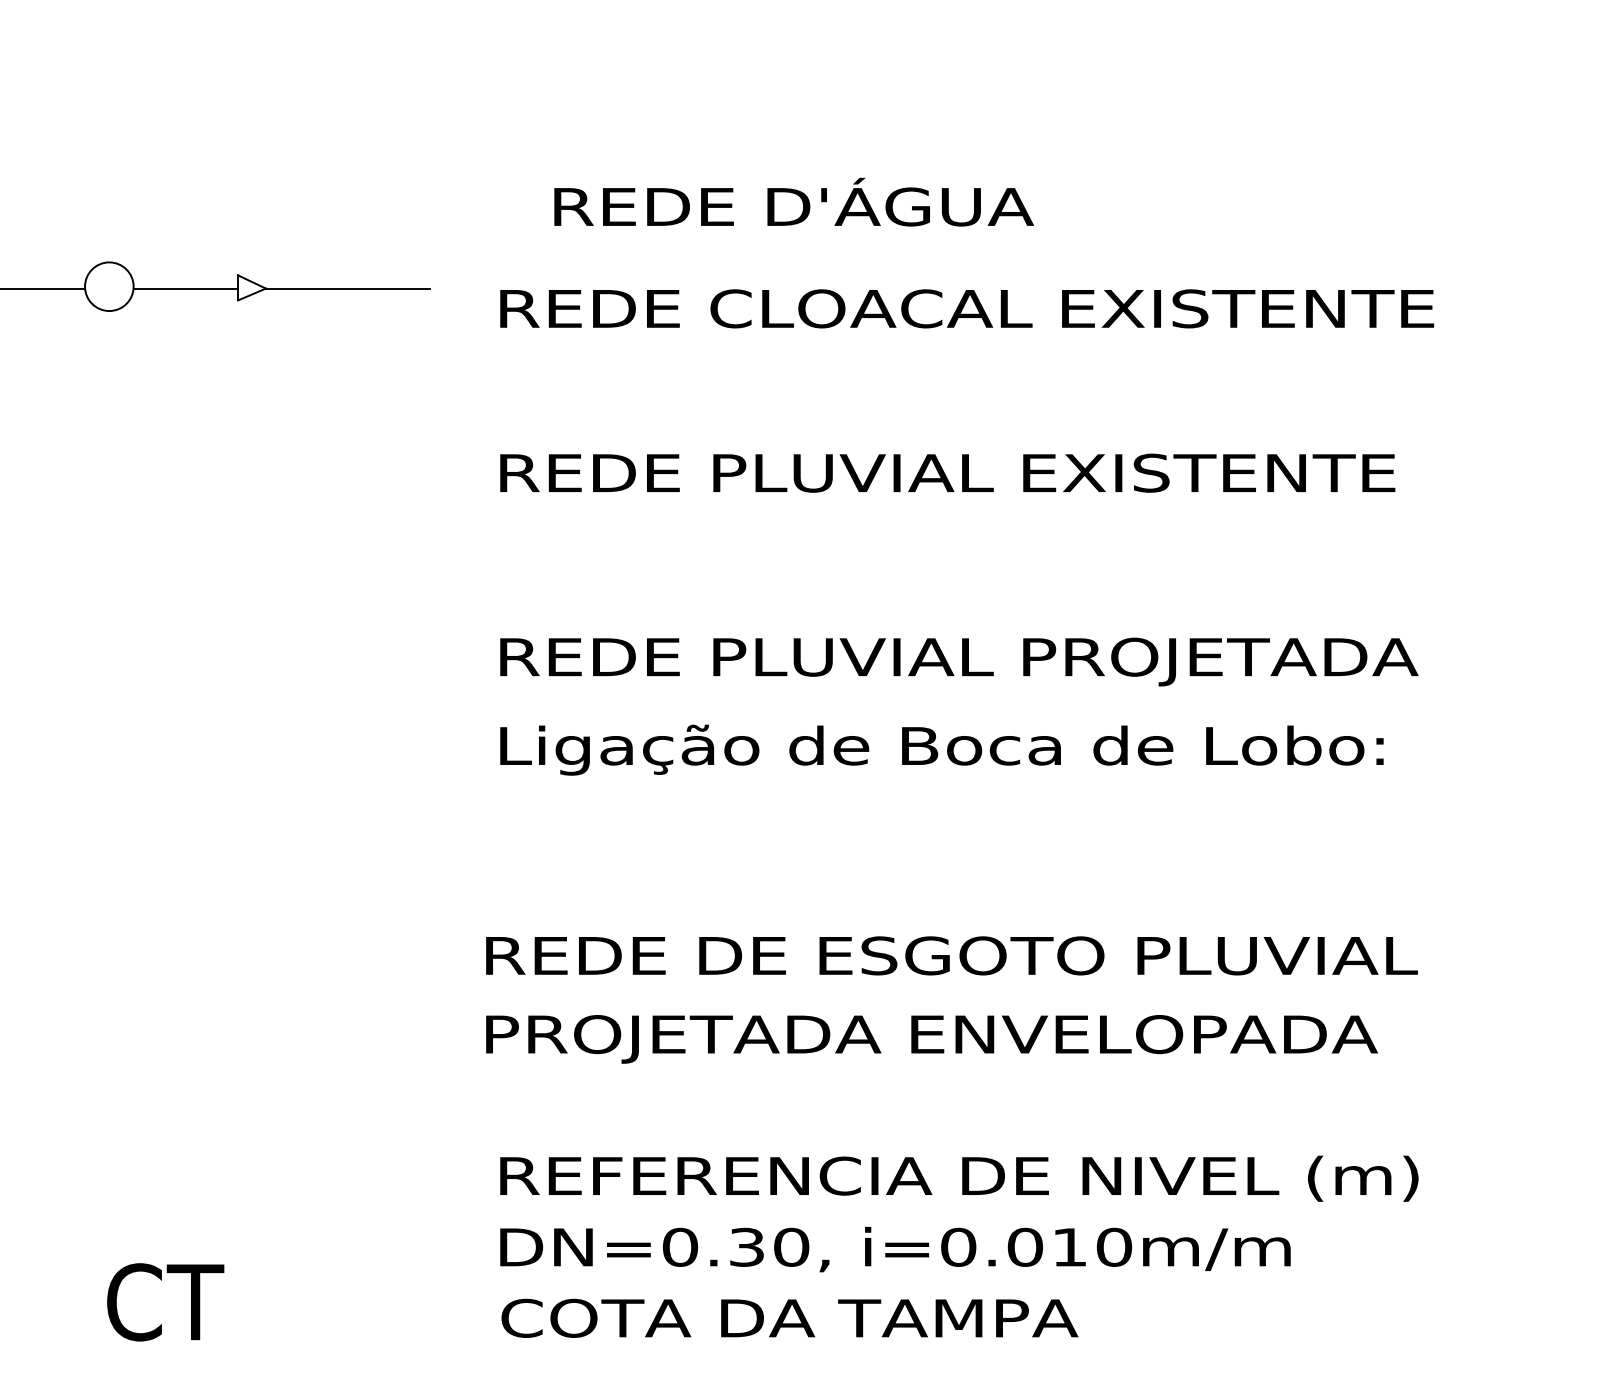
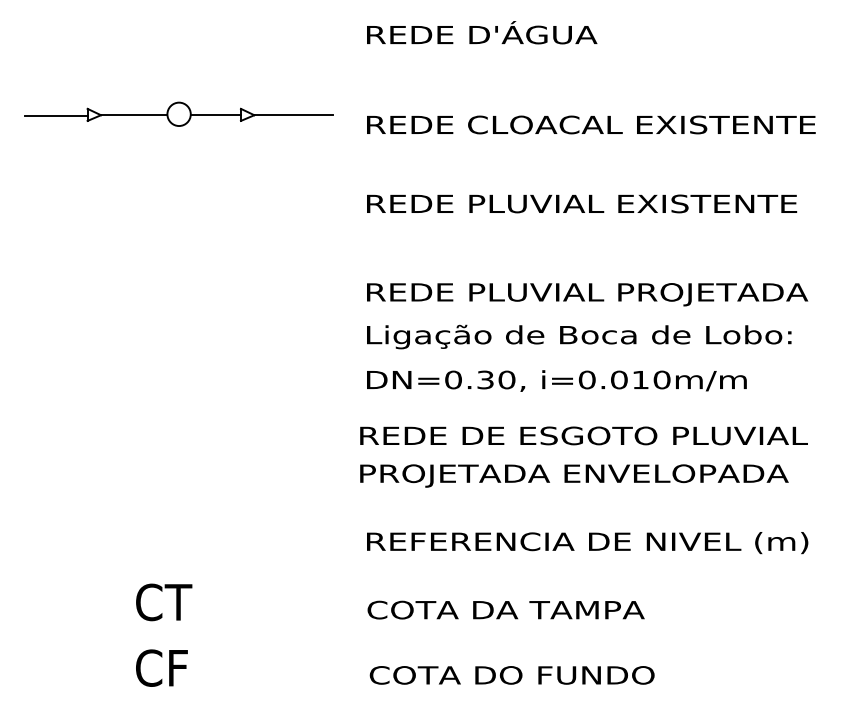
text: (794, 201) -> (482, 32), moved
text: (894, 1248) -> (556, 380), moved
text: (166, 1302) -> (164, 602), moved

